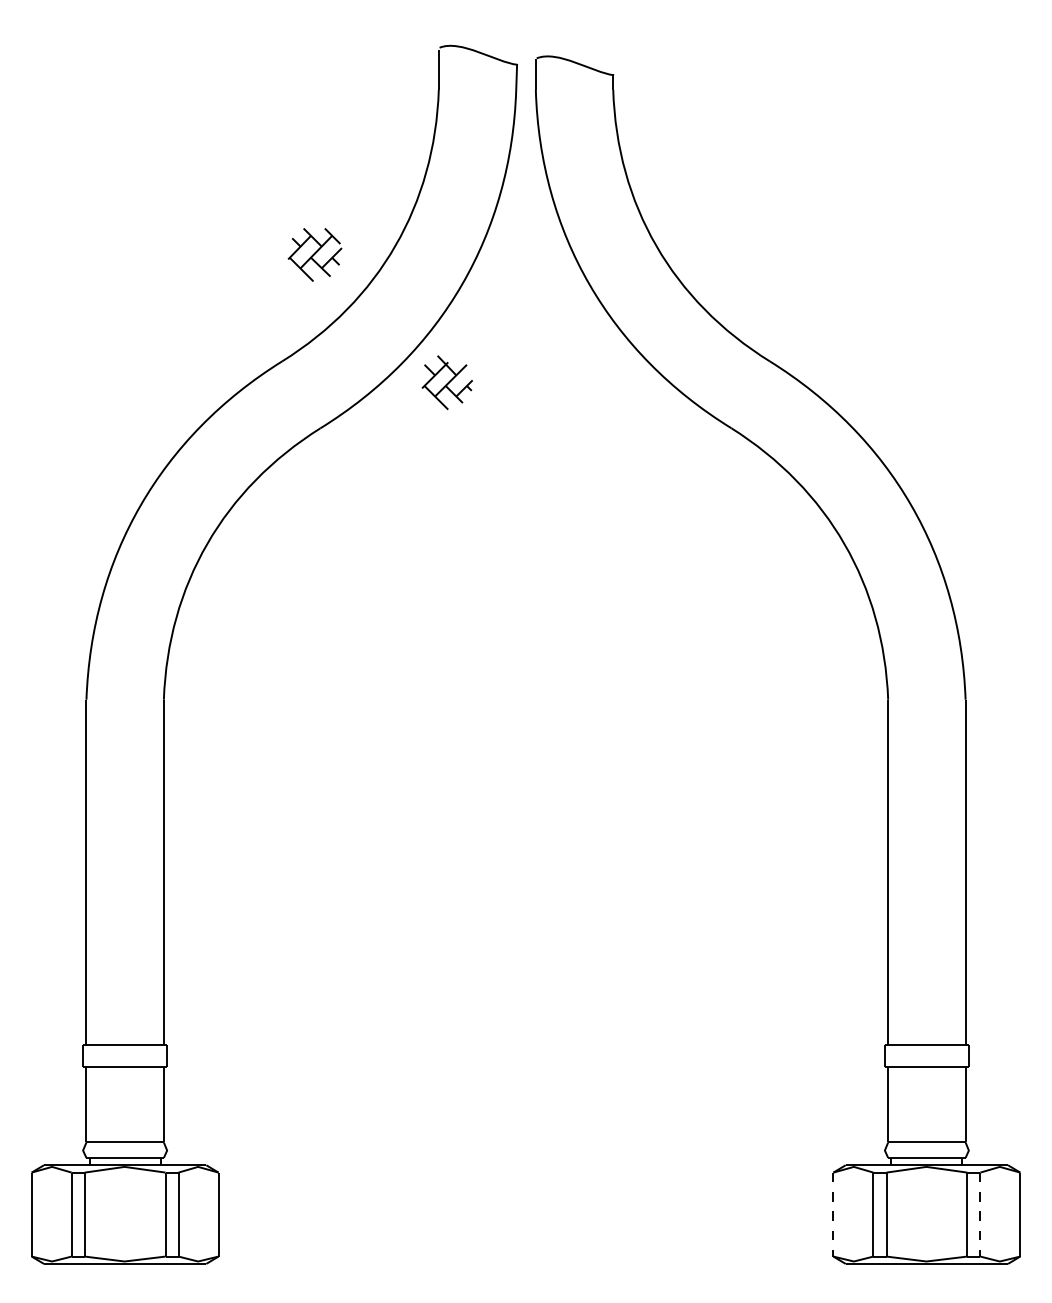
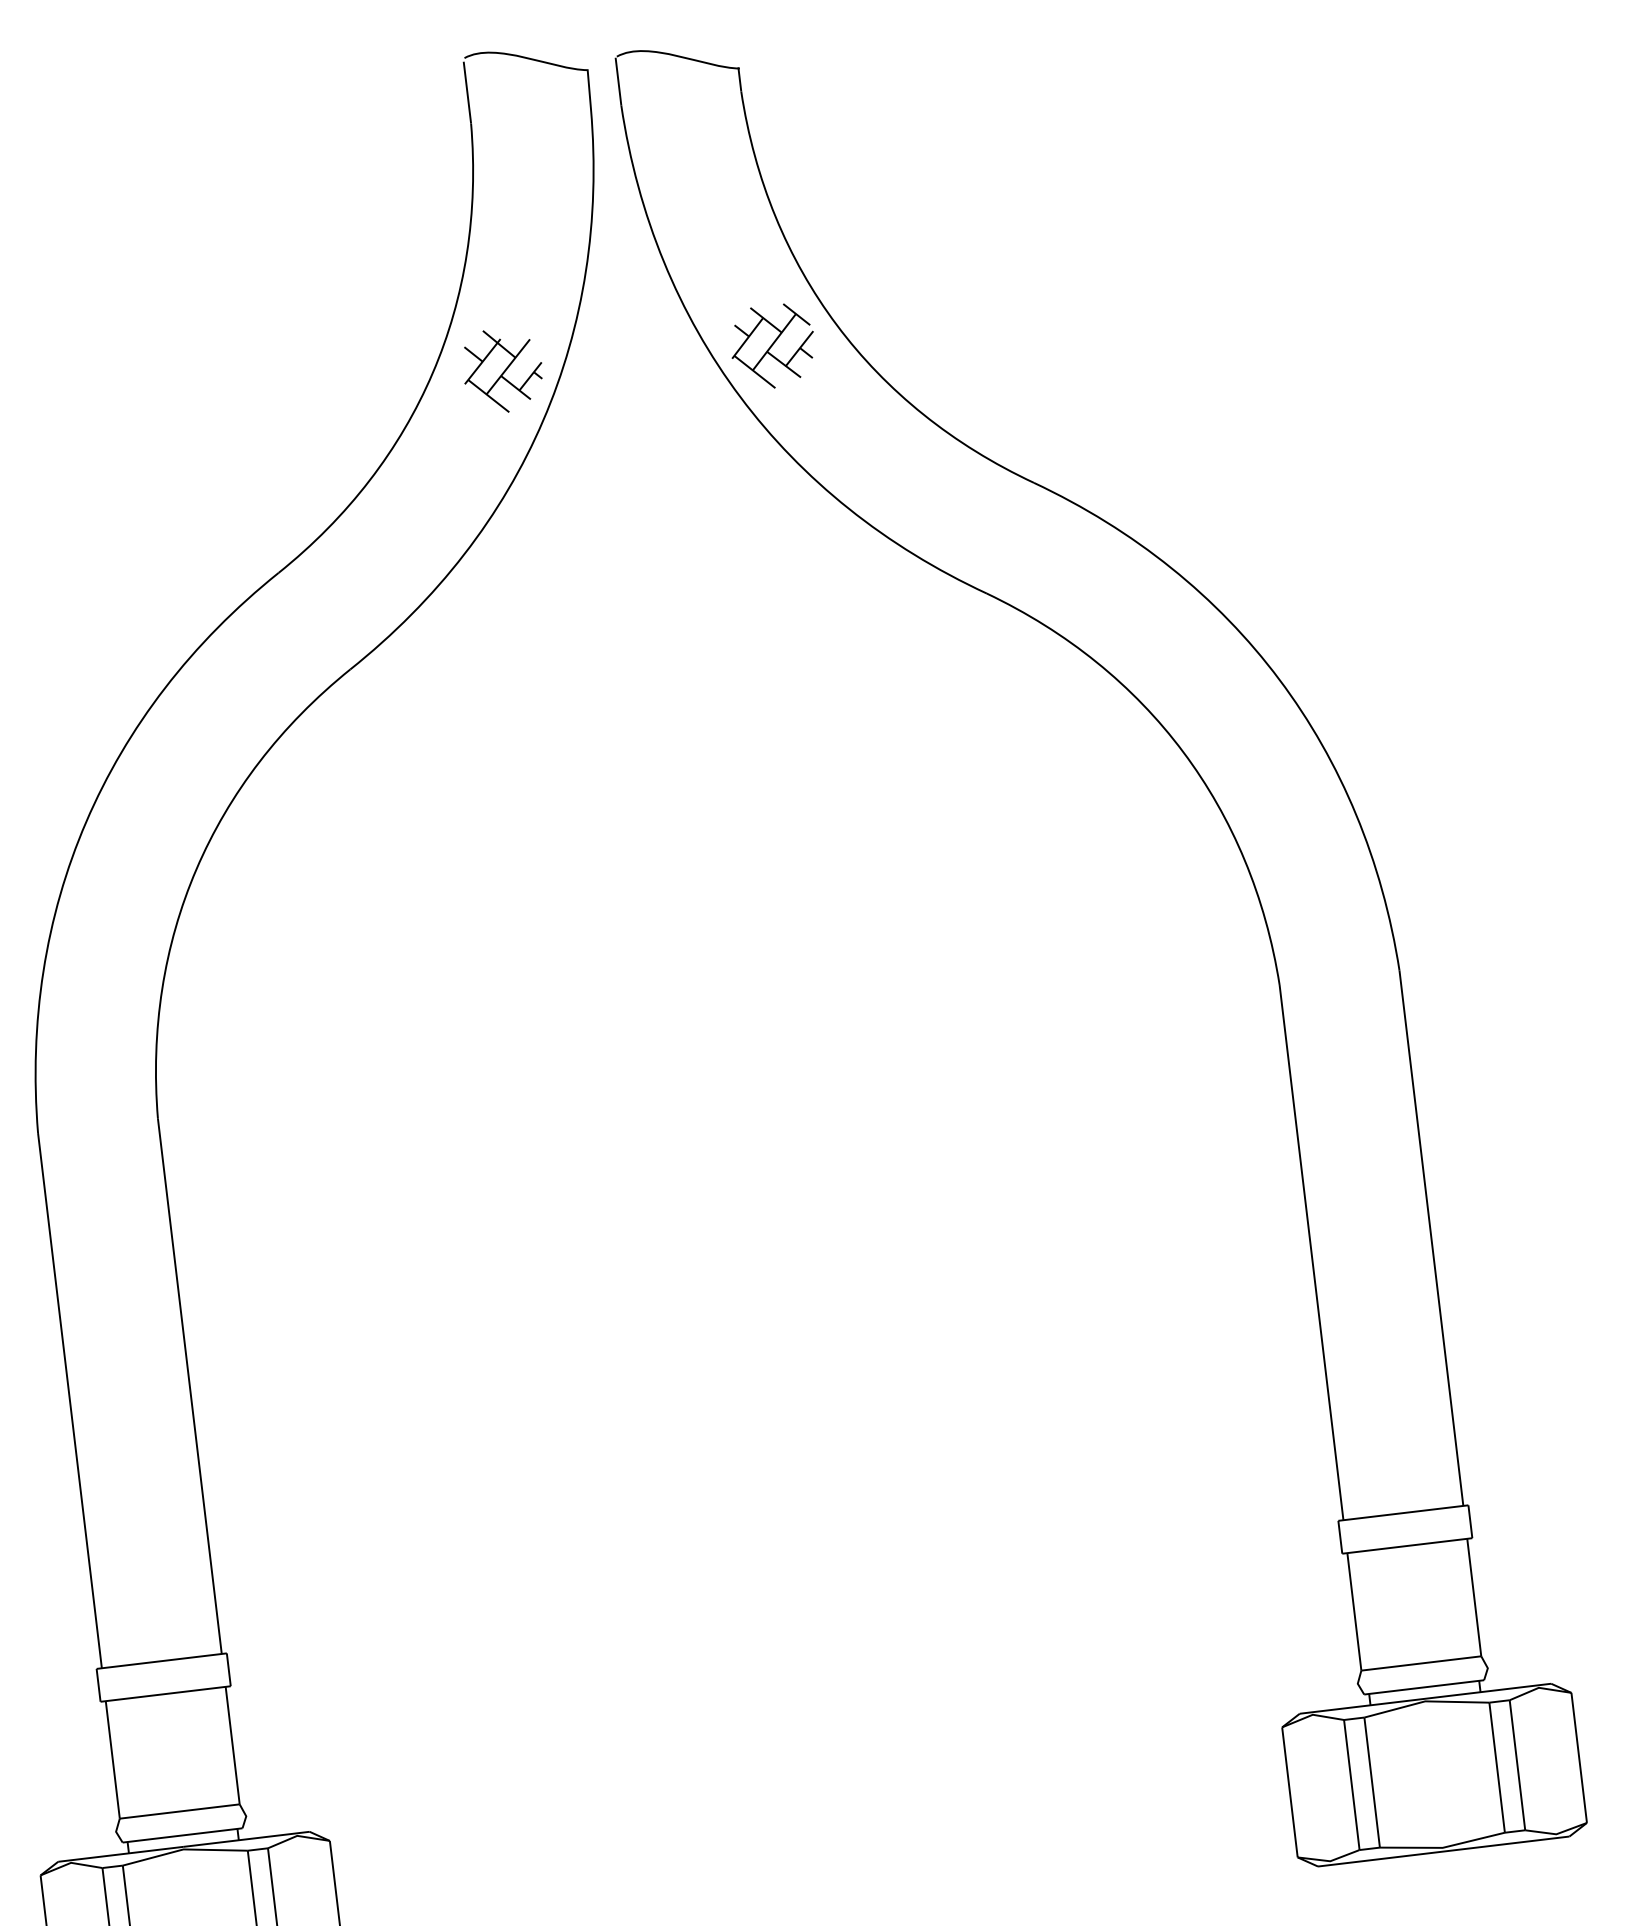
part: (314, 254) -> (772, 346), moved
part: (446, 382) -> (501, 370), moved
line: (833, 1214) -> (1289, 1792), dashed -> solid
line: (980, 1214) -> (1517, 1765), dashed -> solid

